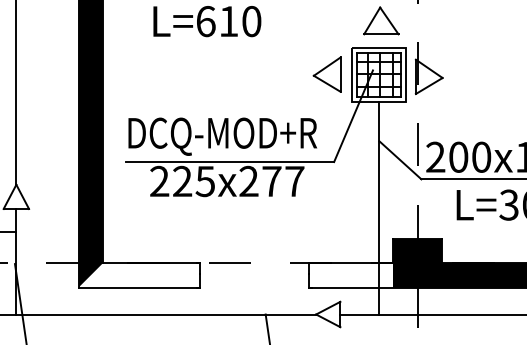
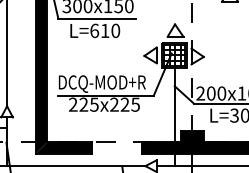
text: (281, 180) -> (129, 104), 225x277 -> 225x225
fill: (138, 274) -> (63, 147), added
fill: (350, 274) -> (161, 147), added

